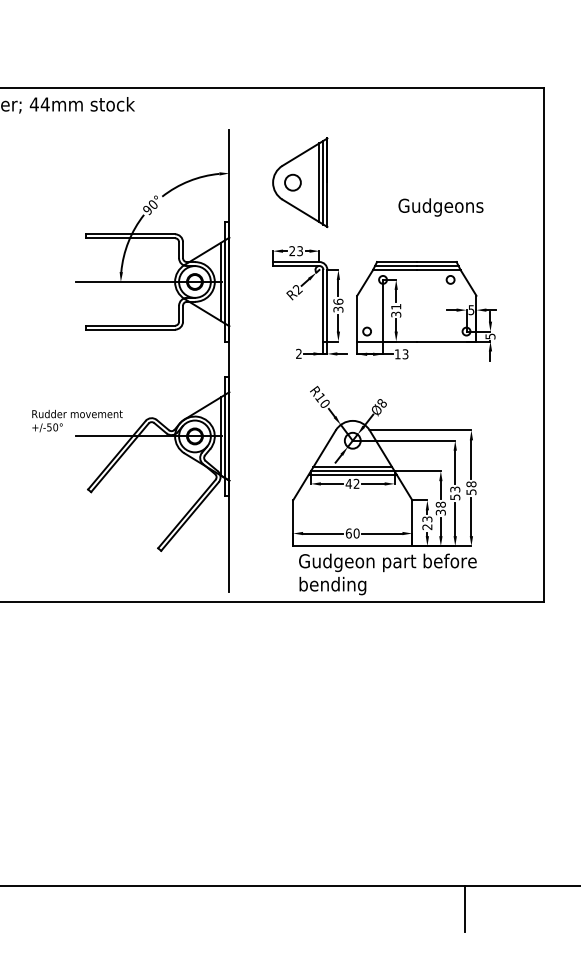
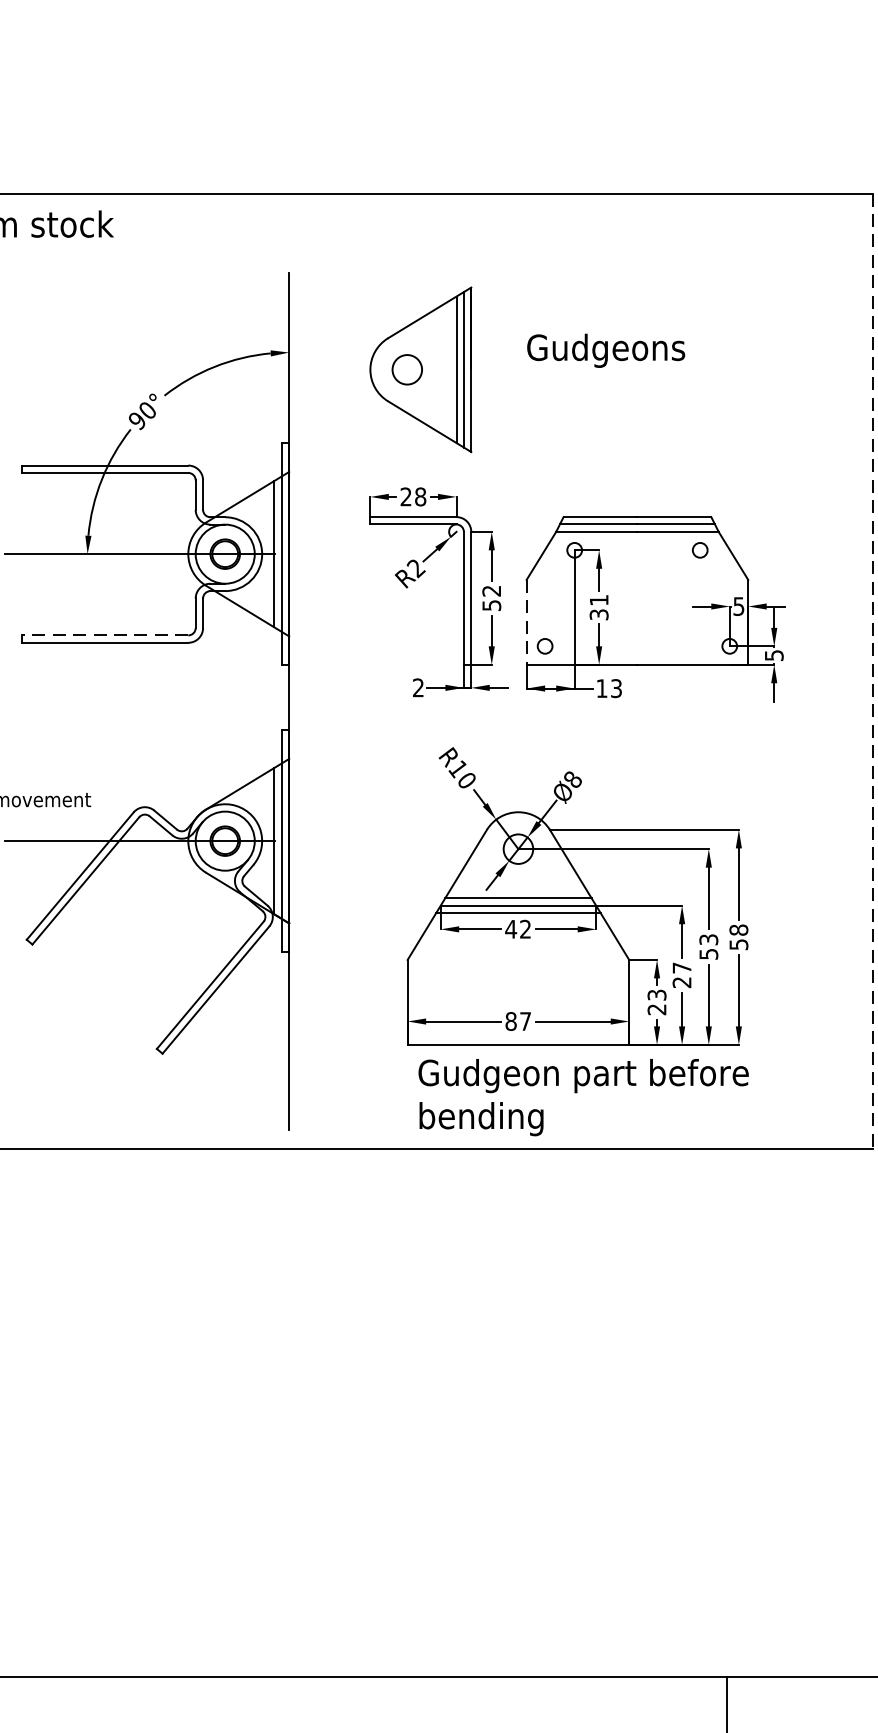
text: (440, 207) -> (605, 350), moved
text: (300, 251) -> (421, 497), 23 -> 28
text: (338, 305) -> (491, 597), 36 -> 52
line: (357, 318) -> (527, 622), solid -> dashed
line: (130, 325) -> (105, 635), solid -> dashed
line: (543, 345) -> (872, 672), solid -> dashed
text: (440, 508) -> (681, 975), 38 -> 27
text: (352, 533) -> (517, 1021), 60 -> 87

